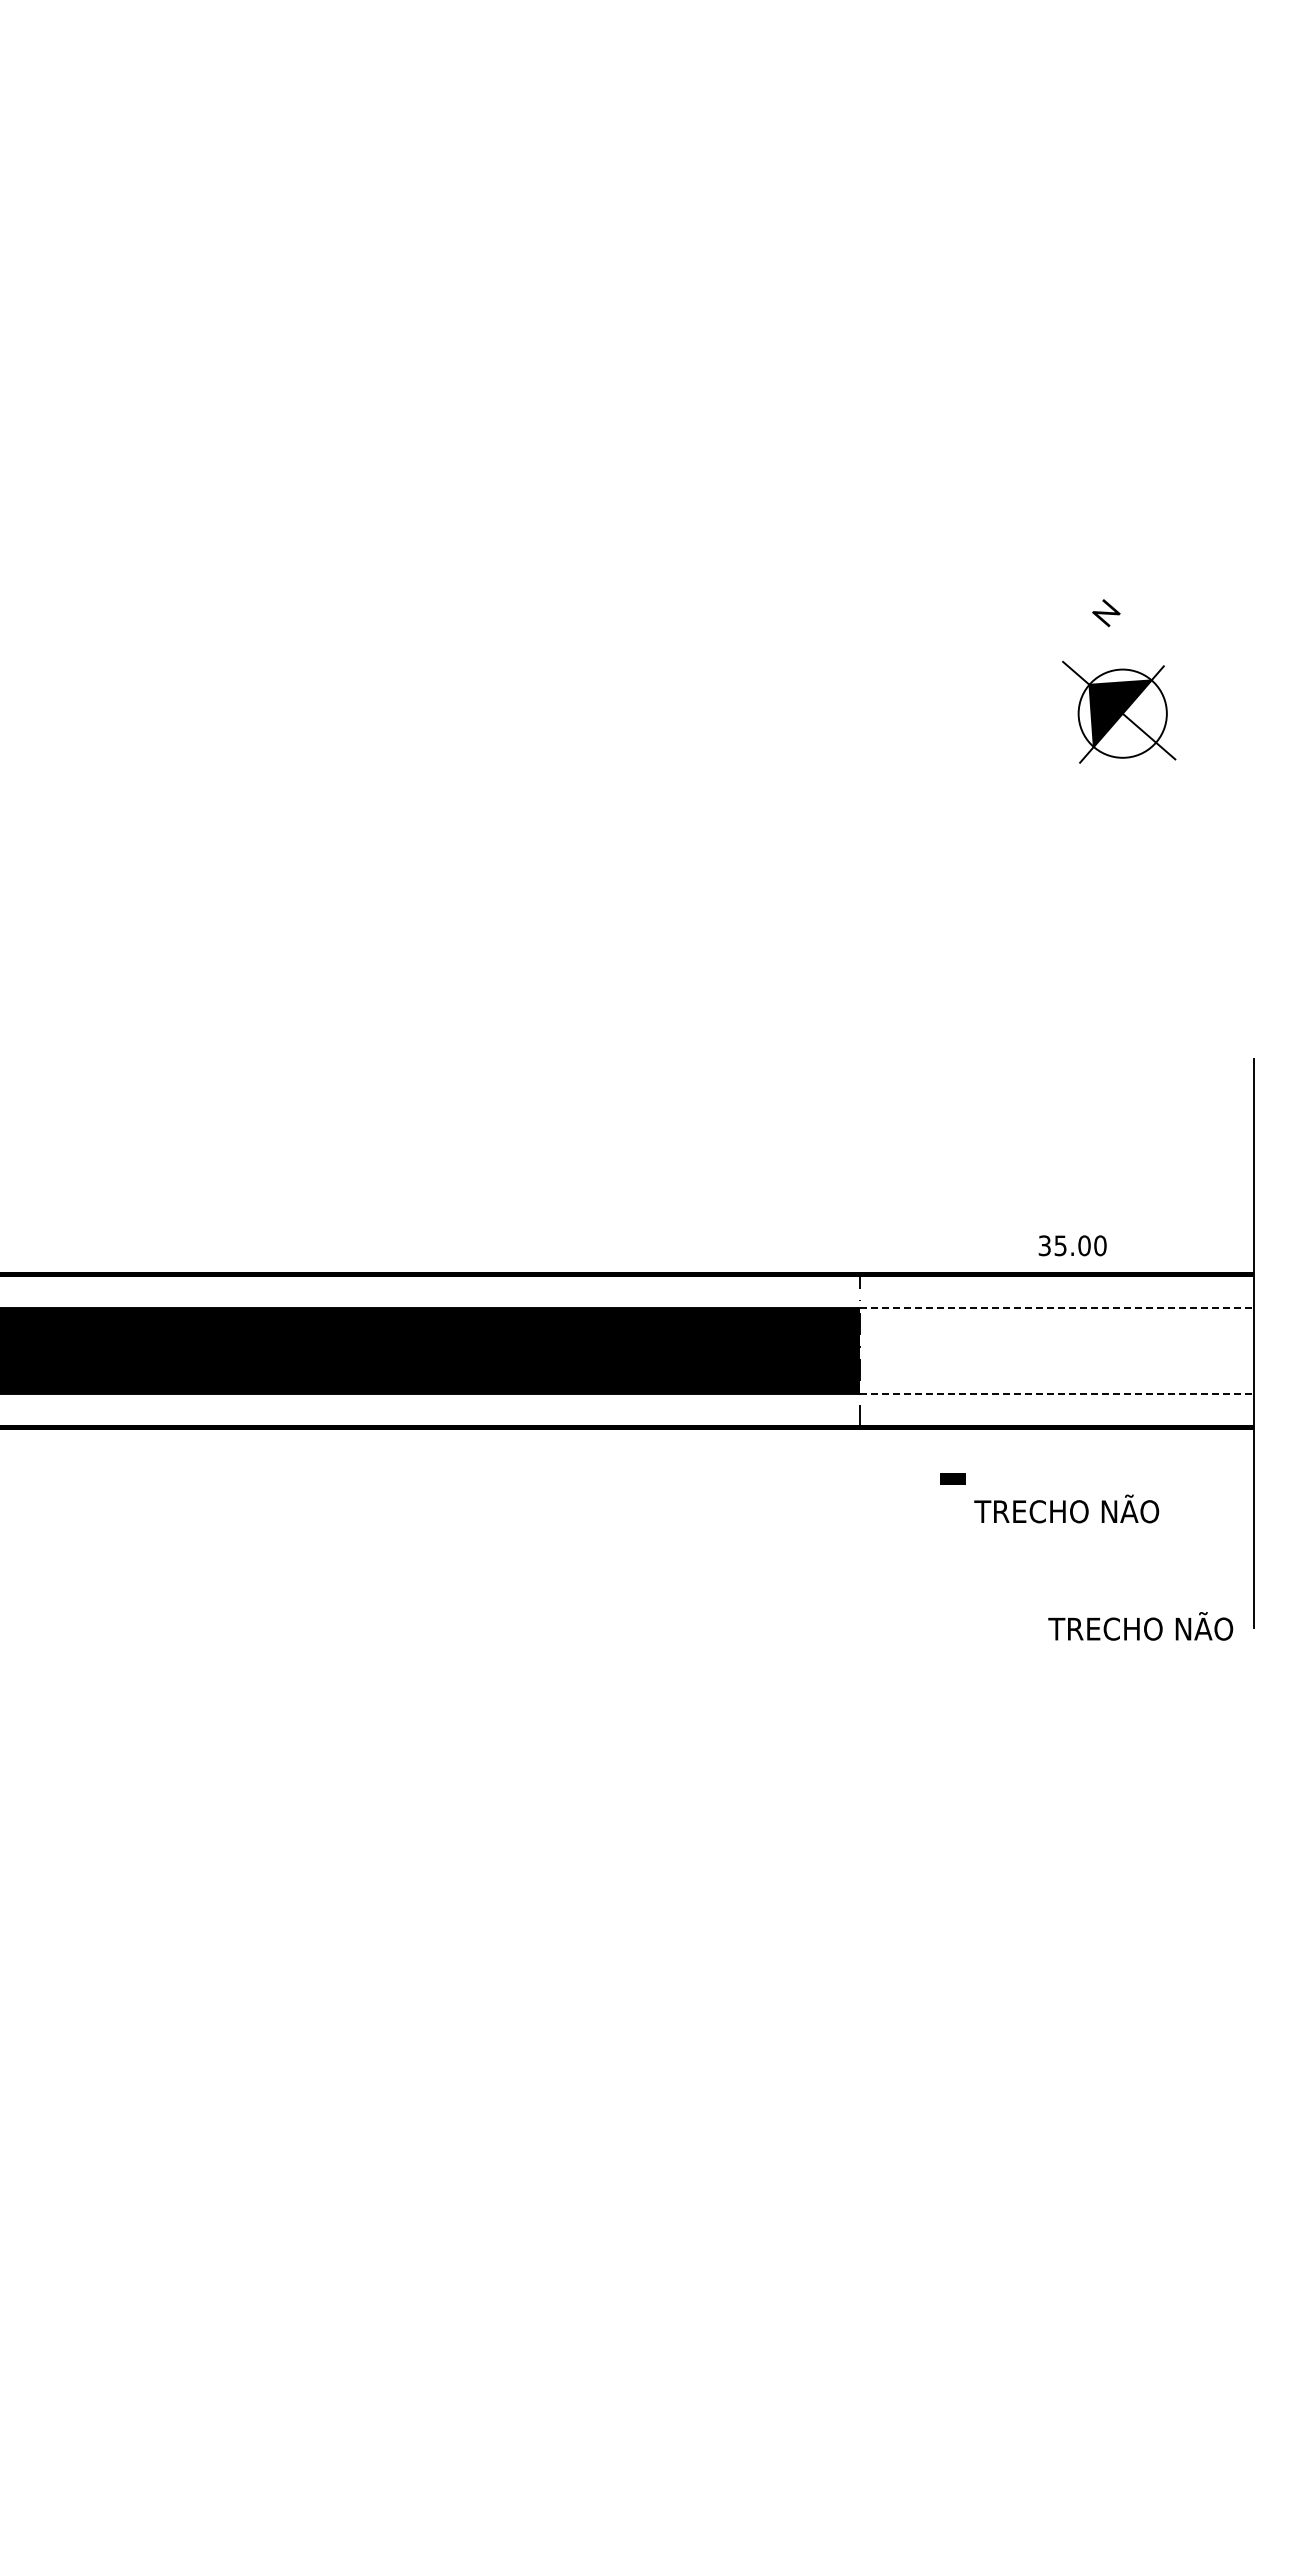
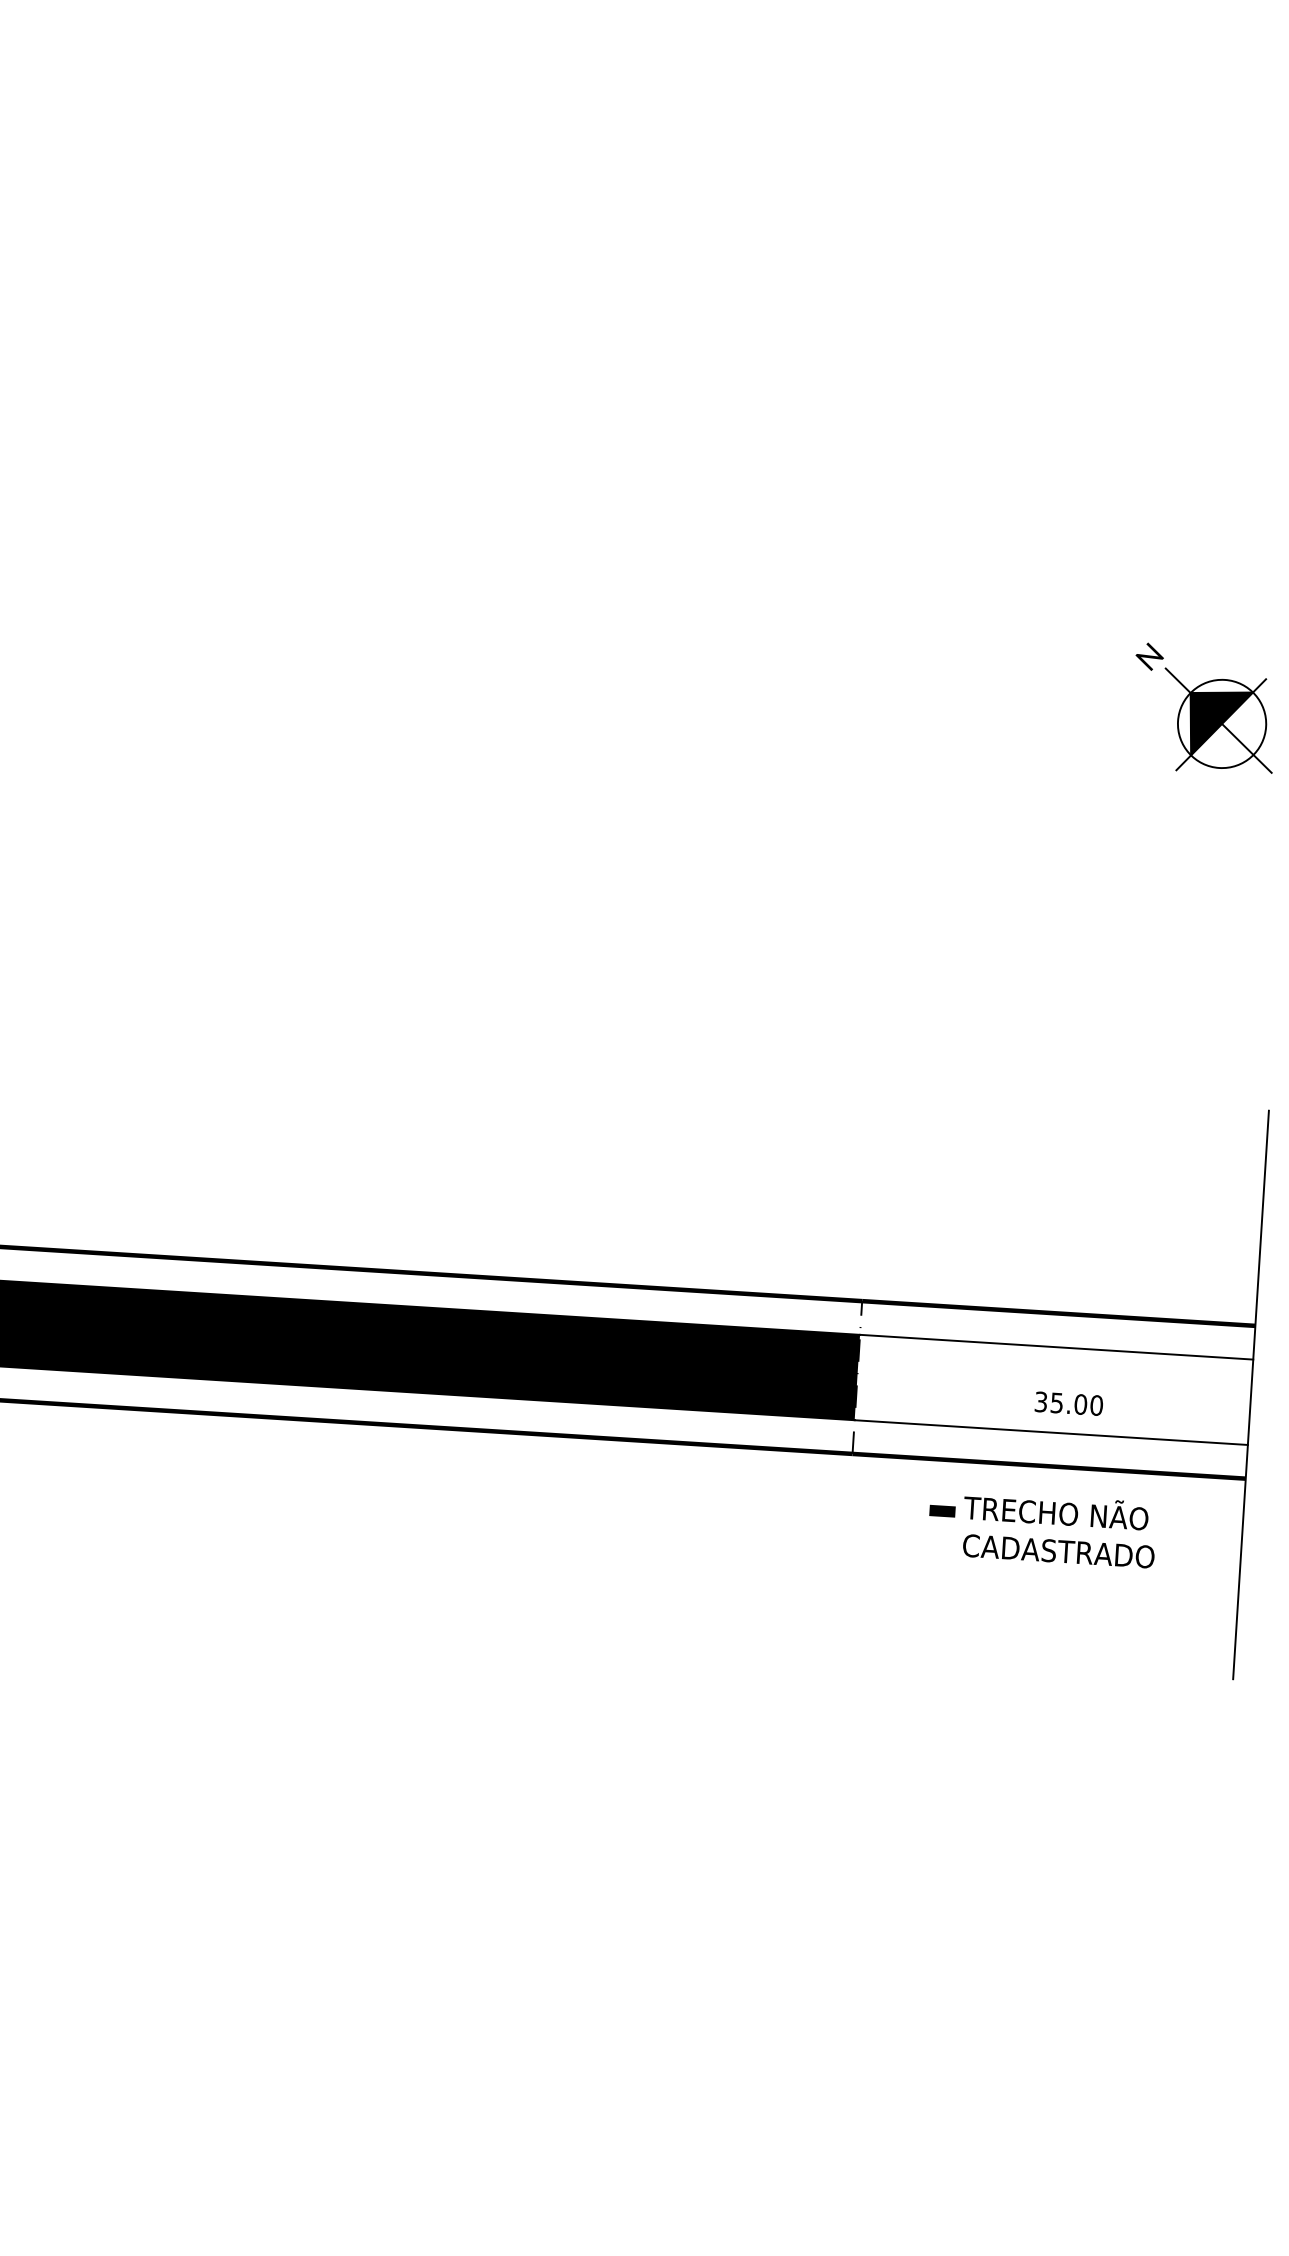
part: (1119, 712) -> (1218, 722), moved
text: (1072, 1245) -> (1068, 1403), moved
line: (1056, 1308) -> (1056, 1347), dashed -> solid
line: (1056, 1393) -> (1050, 1432), dashed -> solid
text: (1070, 1508) -> (1057, 1548), TRECHO NÃO -> CADASTRADO
text: (1140, 1626) -> (1056, 1510), moved

